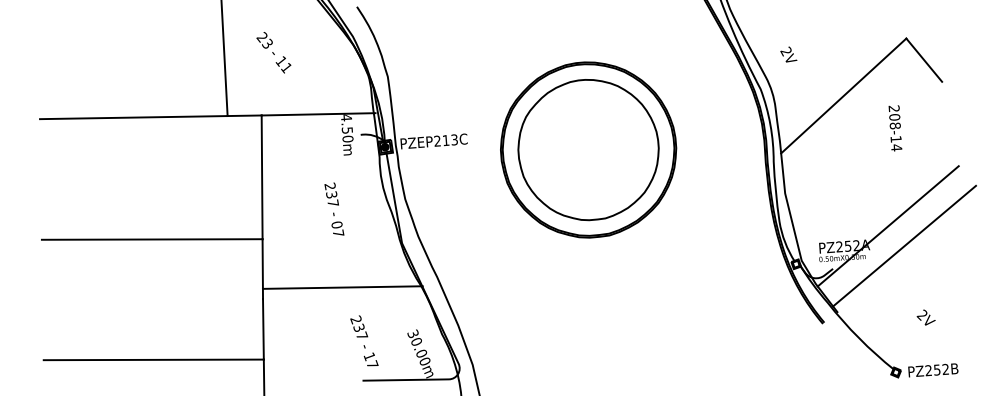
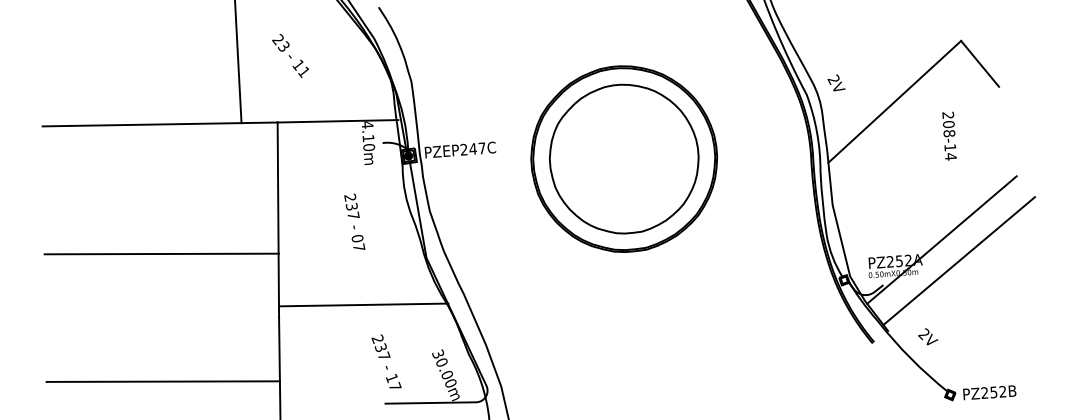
text: (788, 54) -> (836, 82), moved
text: (347, 130) -> (368, 138), 4.50m -> 4.10m
text: (450, 139) -> (477, 148), PZEP213C -> PZEP247C
text: (926, 317) -> (928, 336), moved

